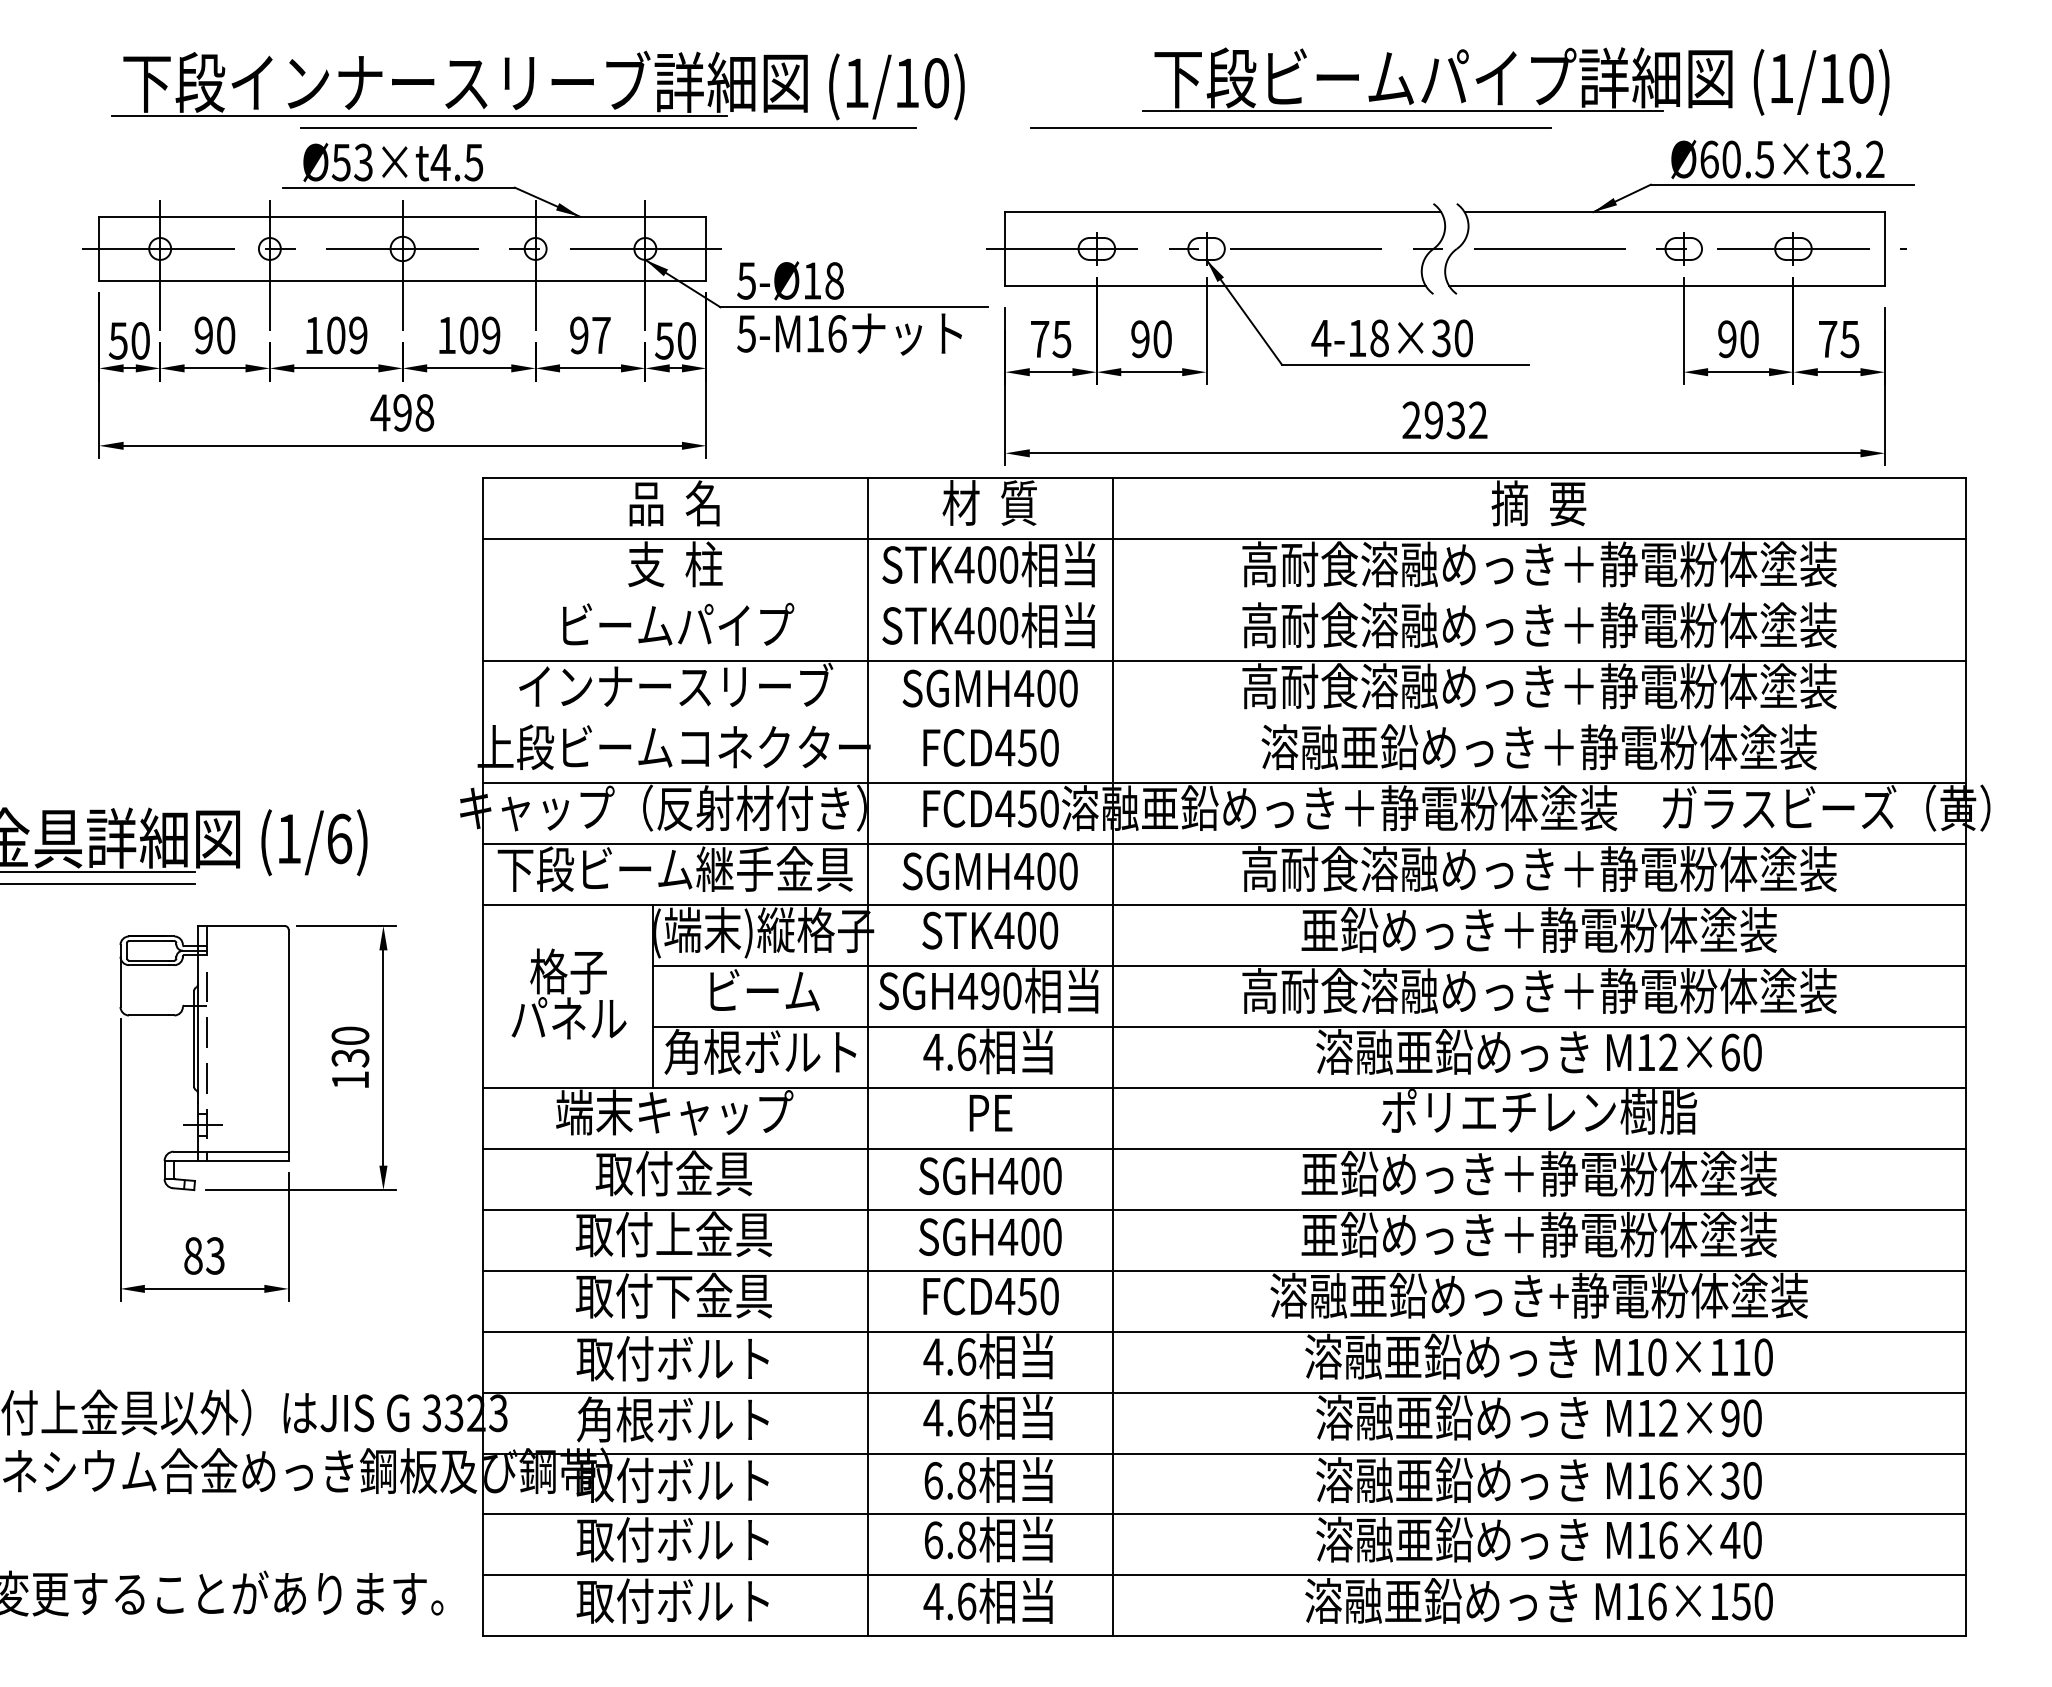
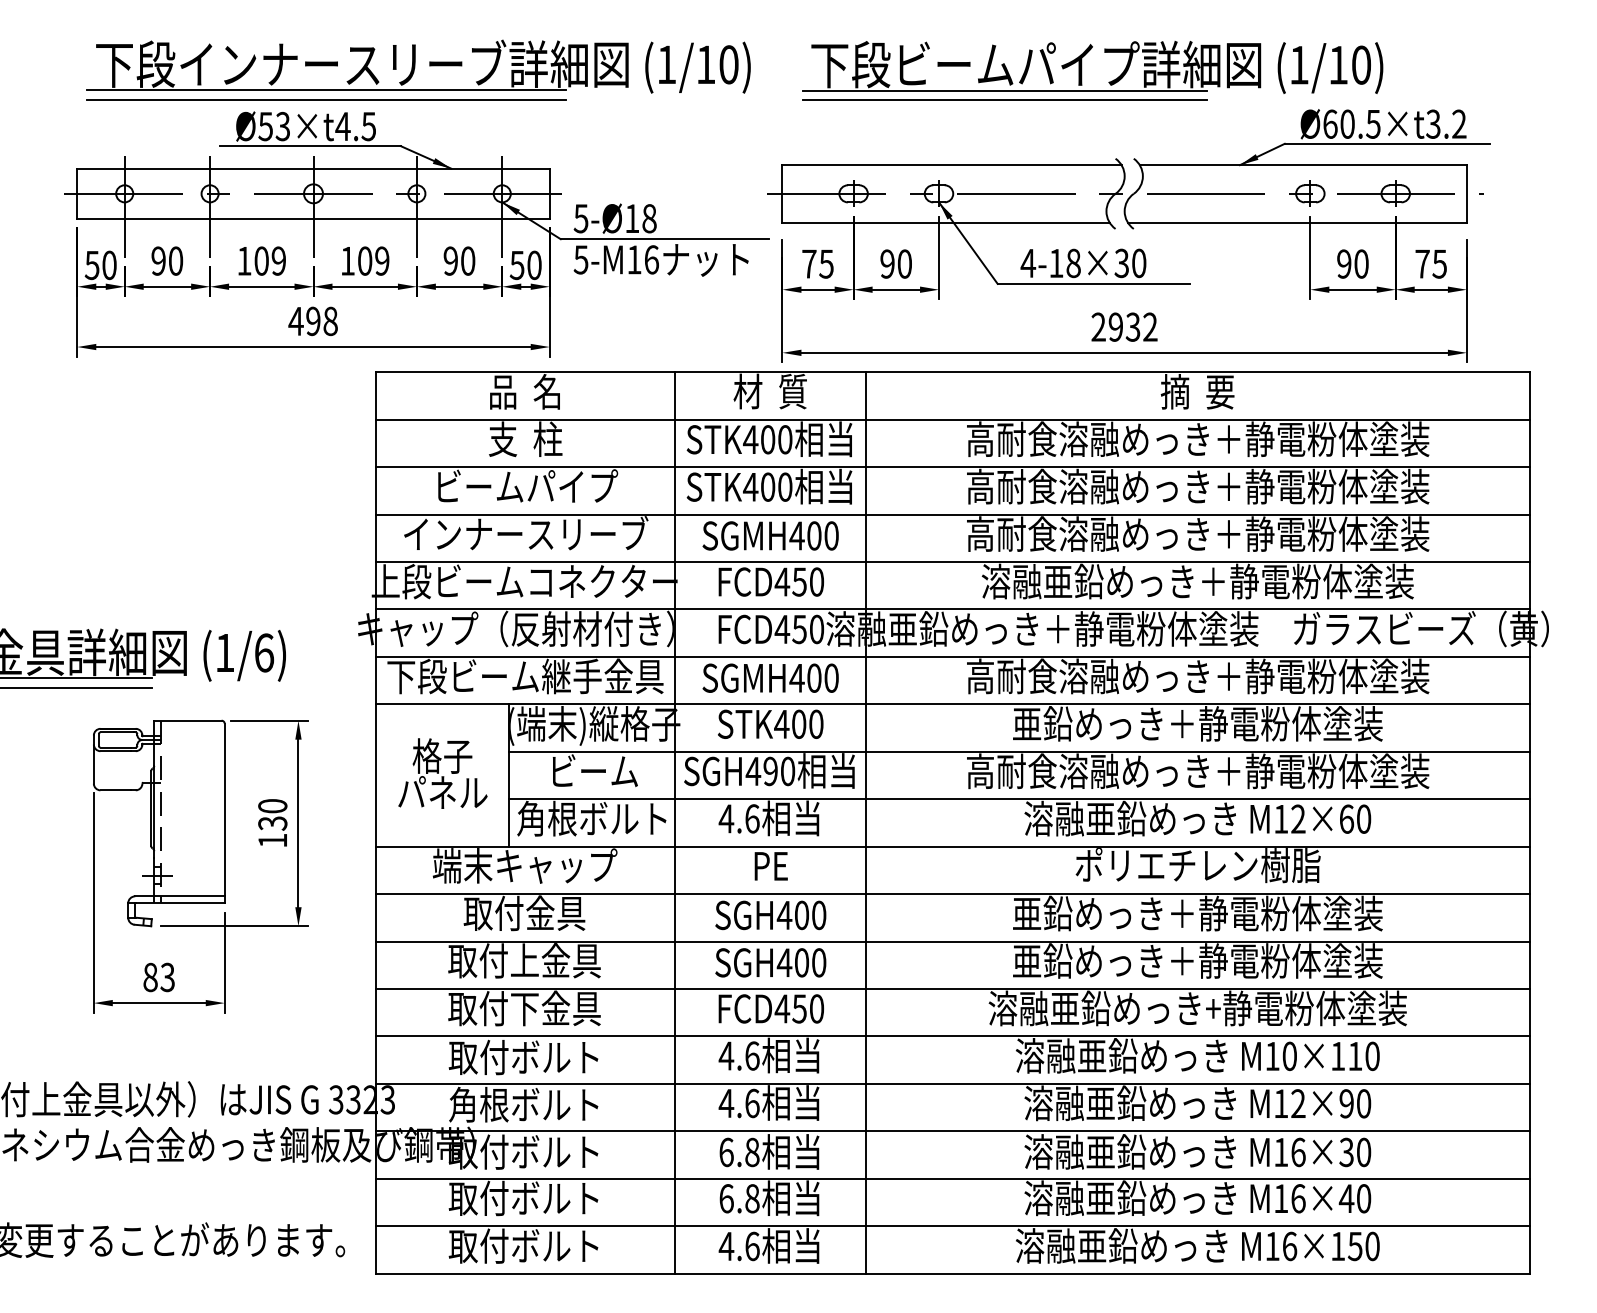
part: (1502, 81) -> (1082, 67), moved
line: (608, 127) -> (326, 99), moved
text: (601, 335) -> (468, 261), 97 -> 90
line: (1223, 600) -> (952, 467), added
line: (1223, 722) -> (952, 562), added

